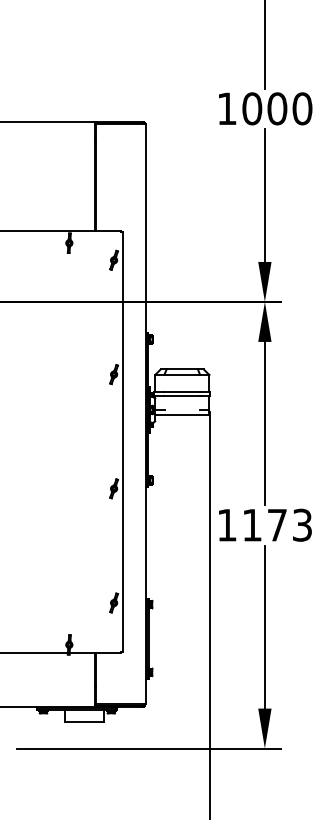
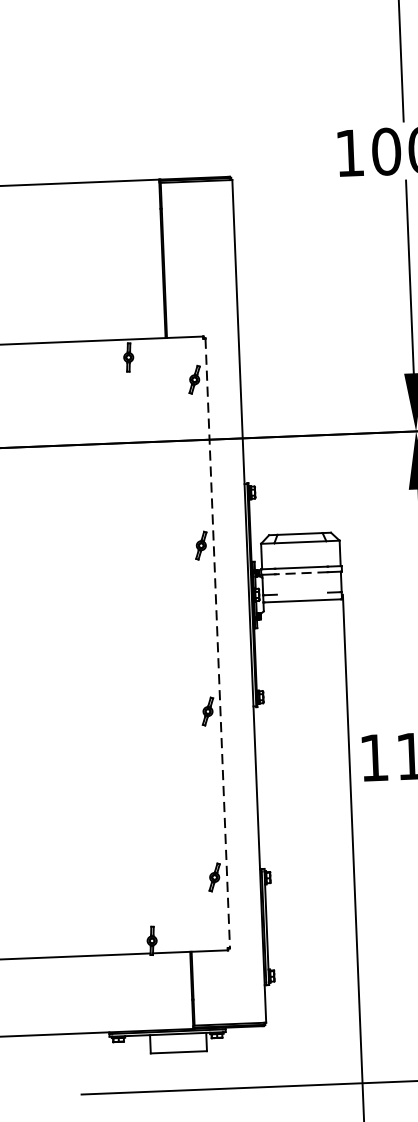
line: (182, 396) -> (301, 573), solid -> dashed
line: (122, 442) -> (217, 643), solid -> dashed

